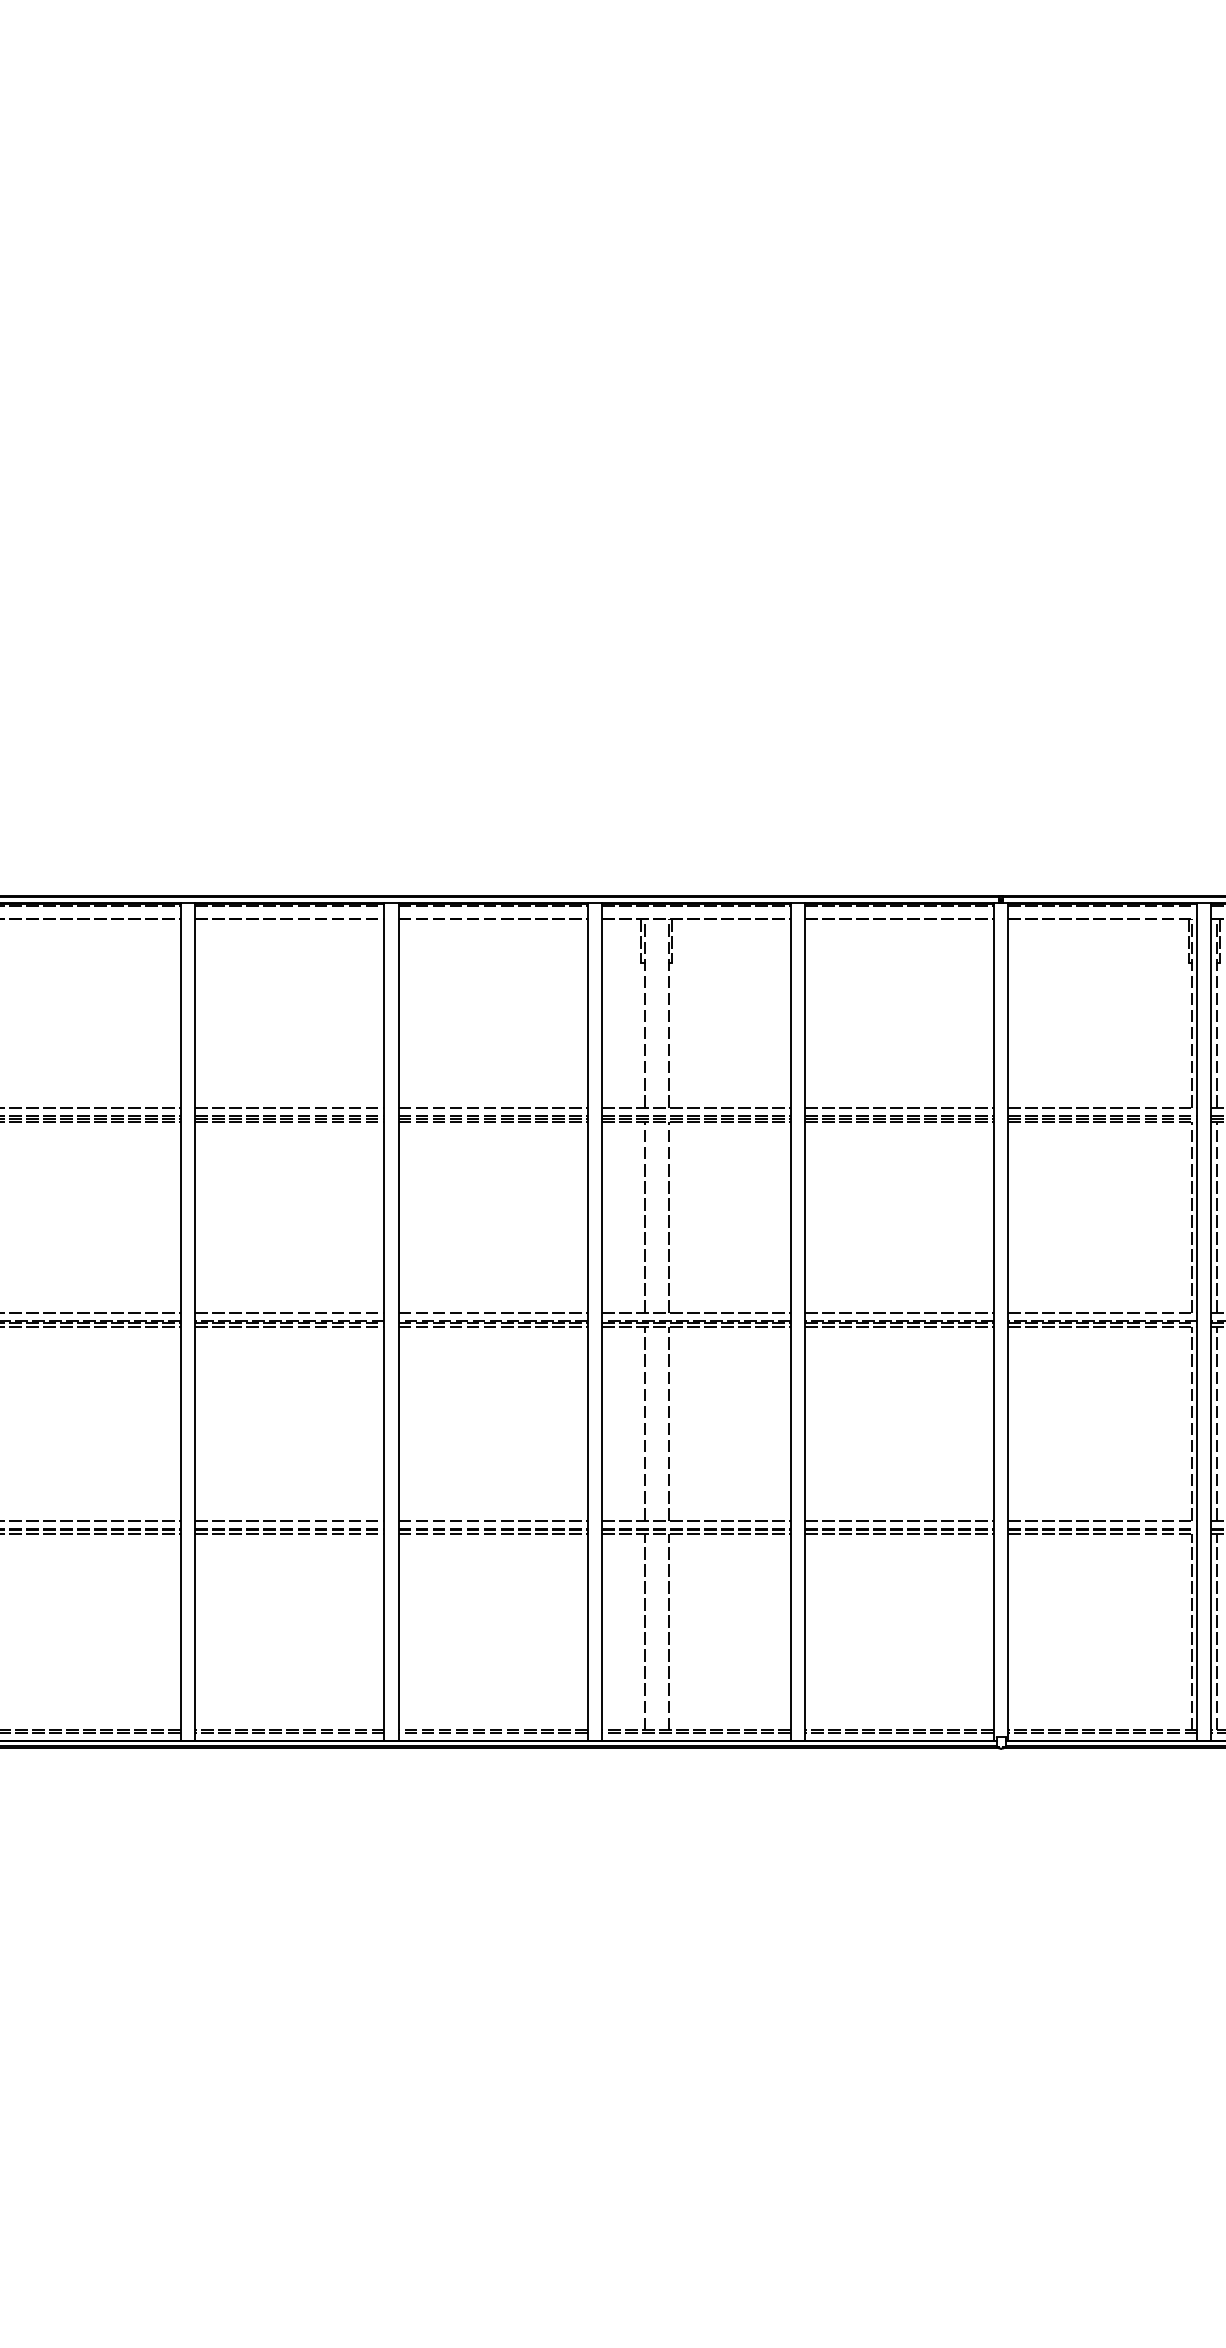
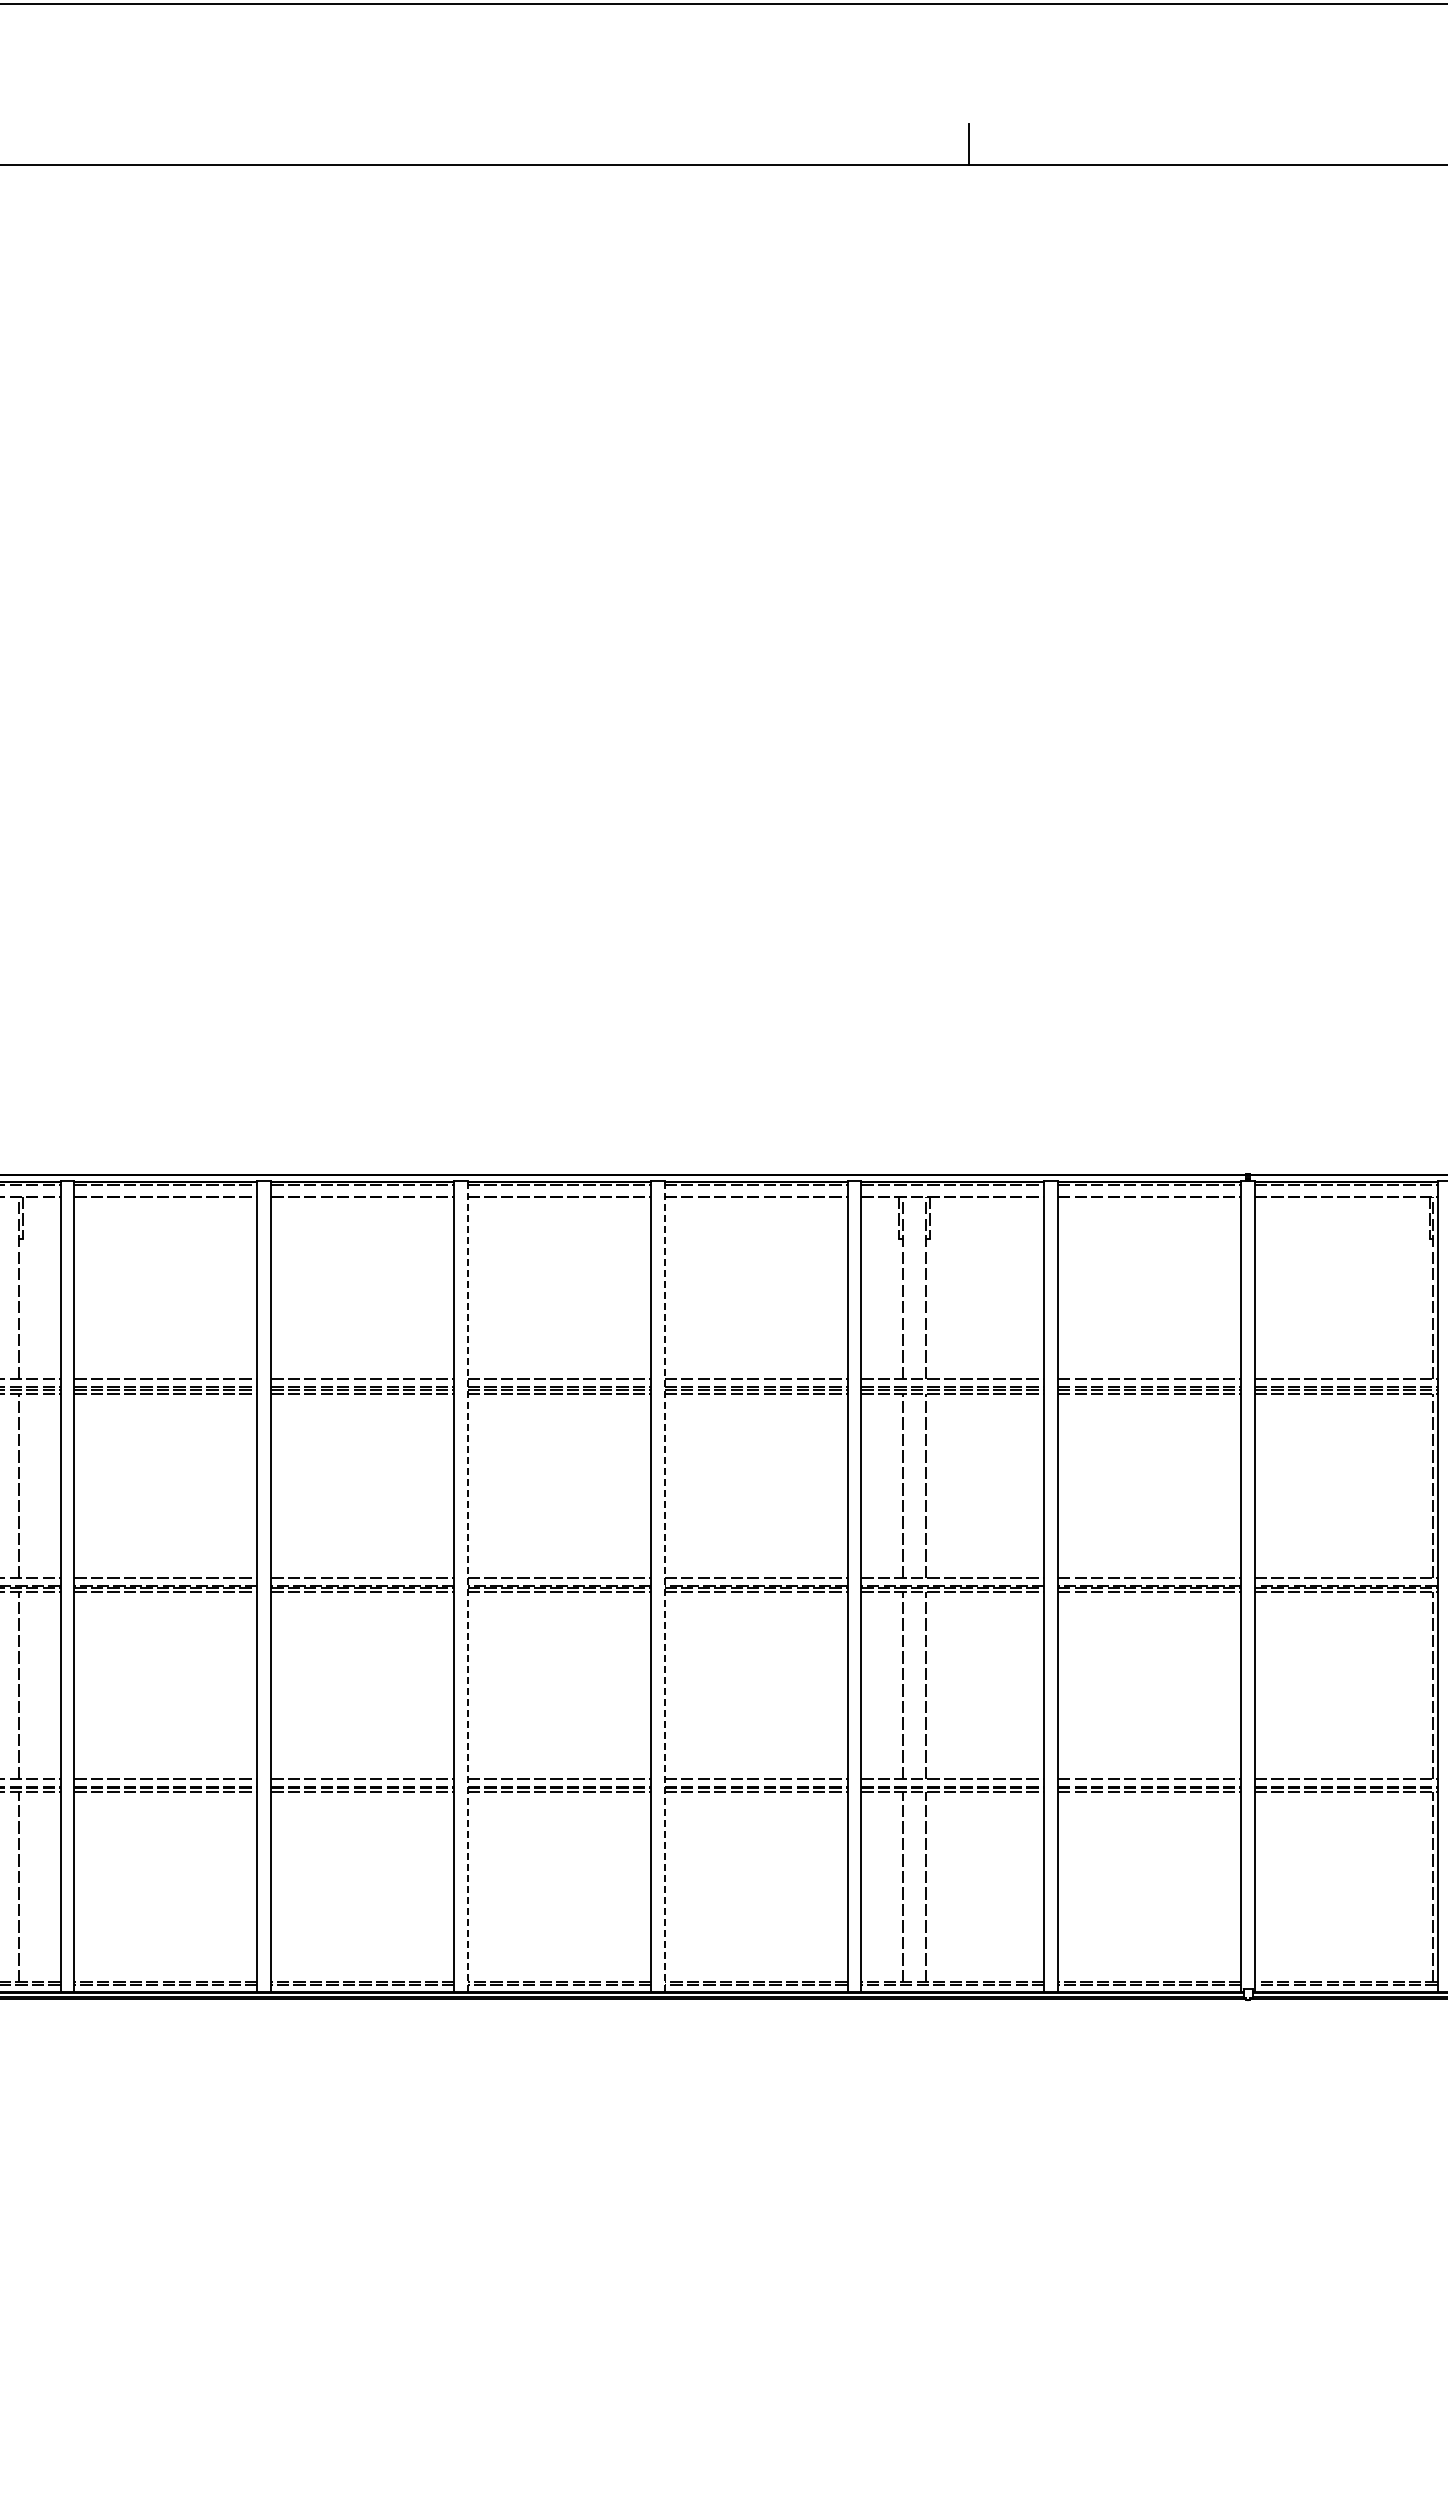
line: (194, 1321) -> (467, 1586), solid -> dashed
line: (398, 1321) -> (664, 1586), solid -> dashed

